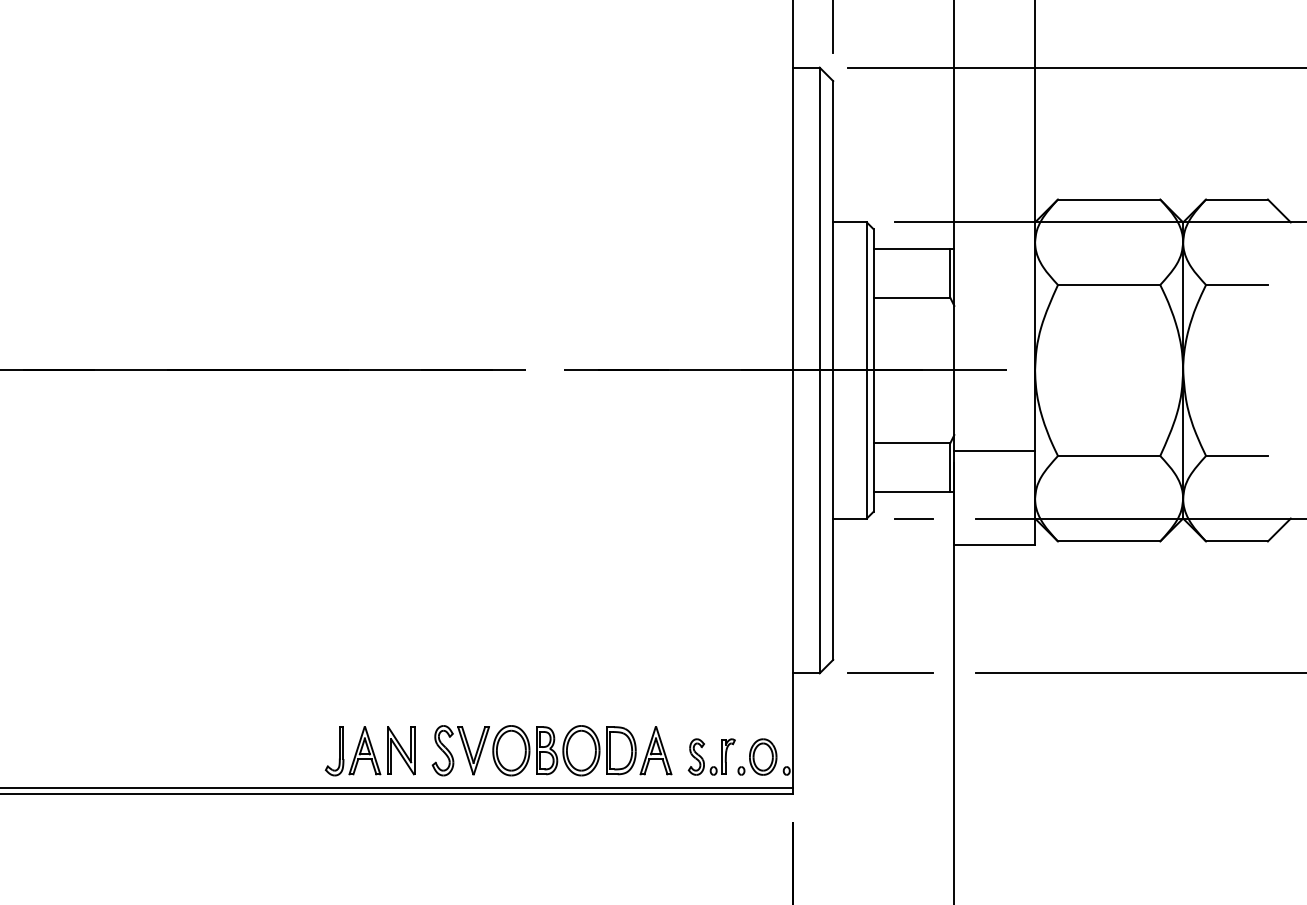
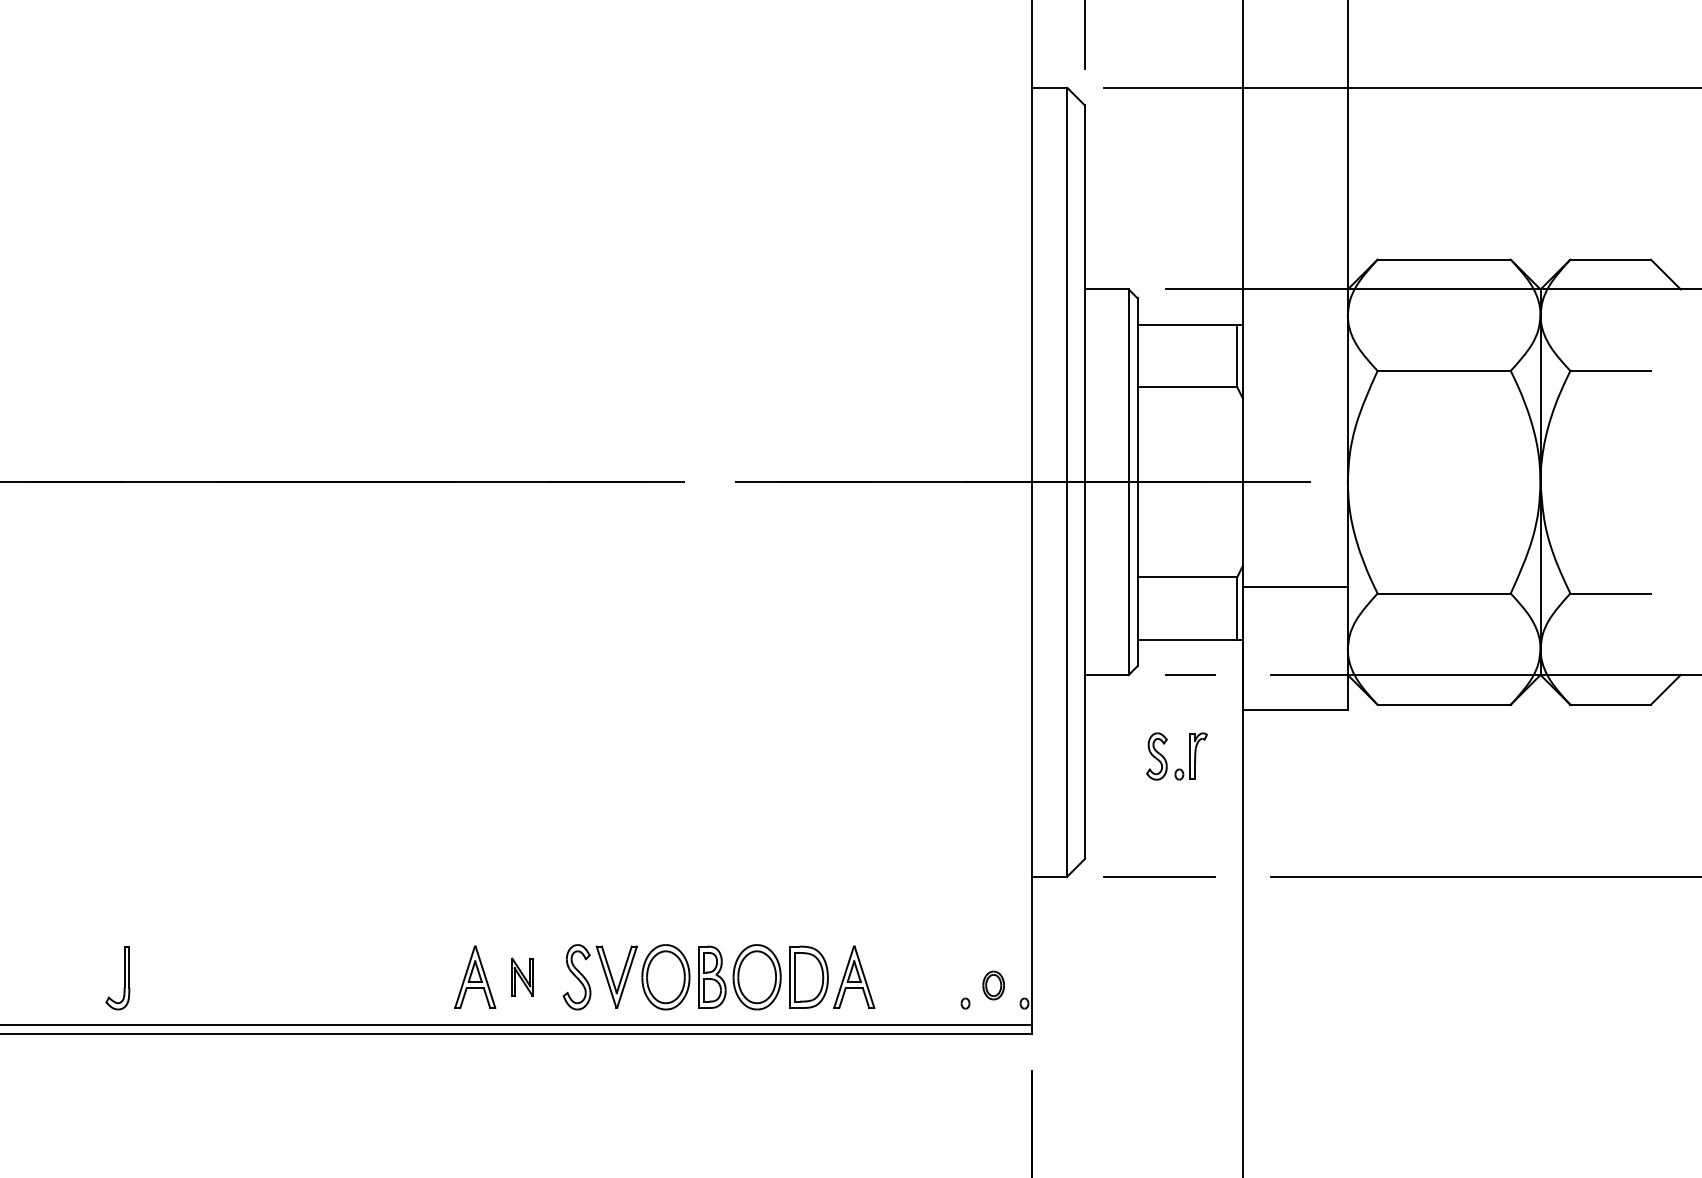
part: (401, 750) -> (522, 976), size x0.6
part: (339, 751) -> (124, 978), moved
part: (762, 757) -> (993, 985), size x0.6
part: (703, 759) -> (1166, 759), moved

